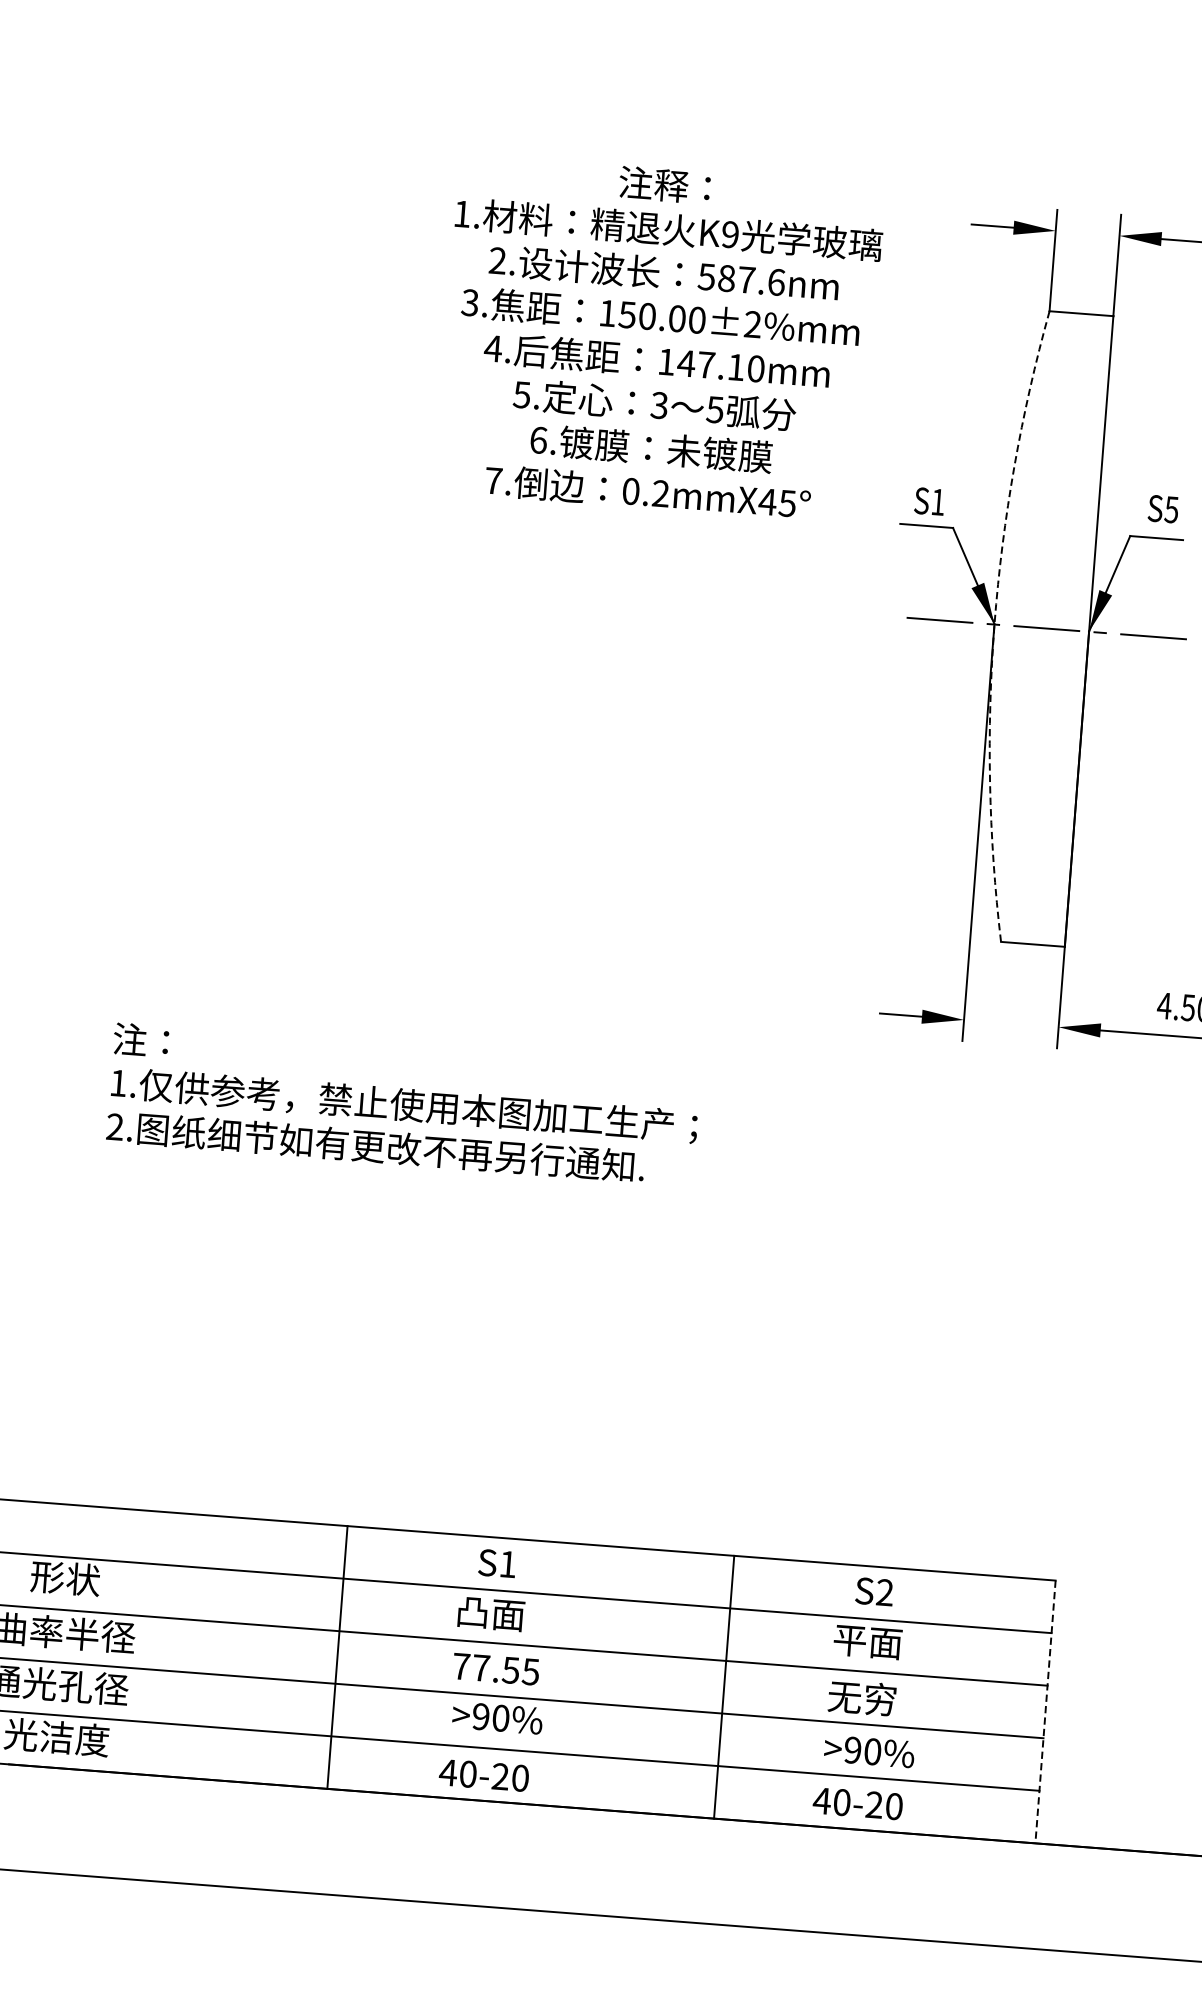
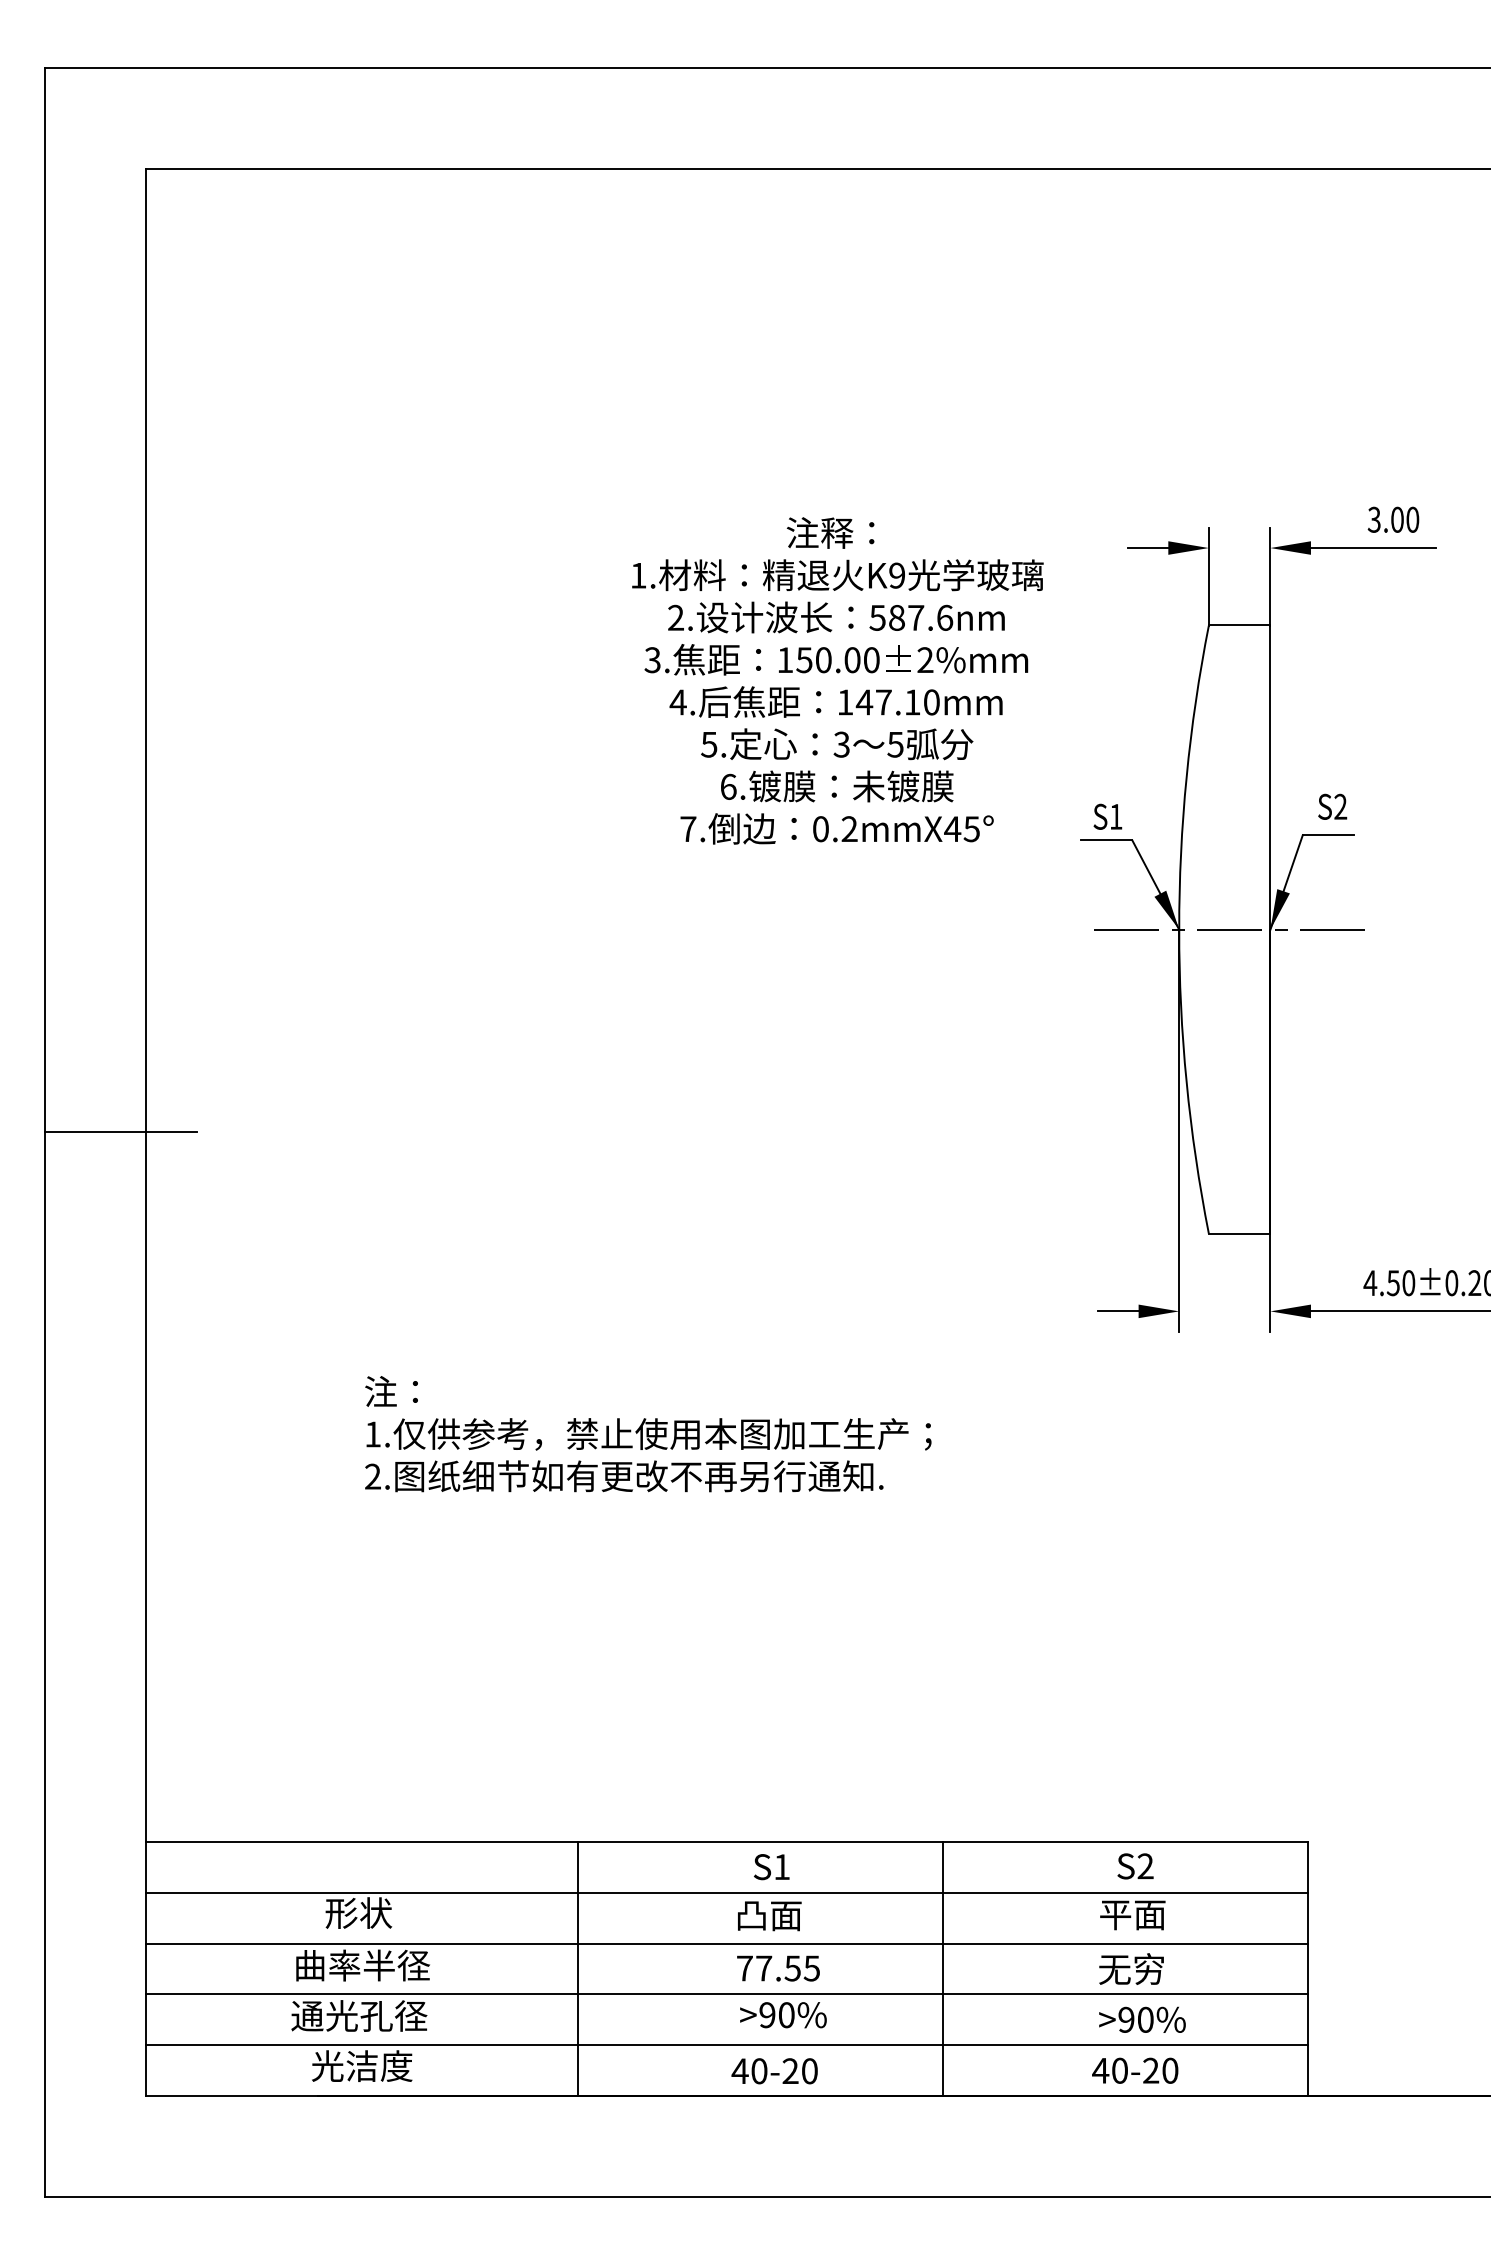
text: (1171, 509) -> (1340, 806), S5 -> S2
arc: (994, 624) -> (1179, 929), dashed -> solid
line: (337, 1657) -> (578, 1968), moved
line: (724, 1686) -> (943, 1968), moved
line: (1045, 1711) -> (1308, 1968), dashed -> solid

